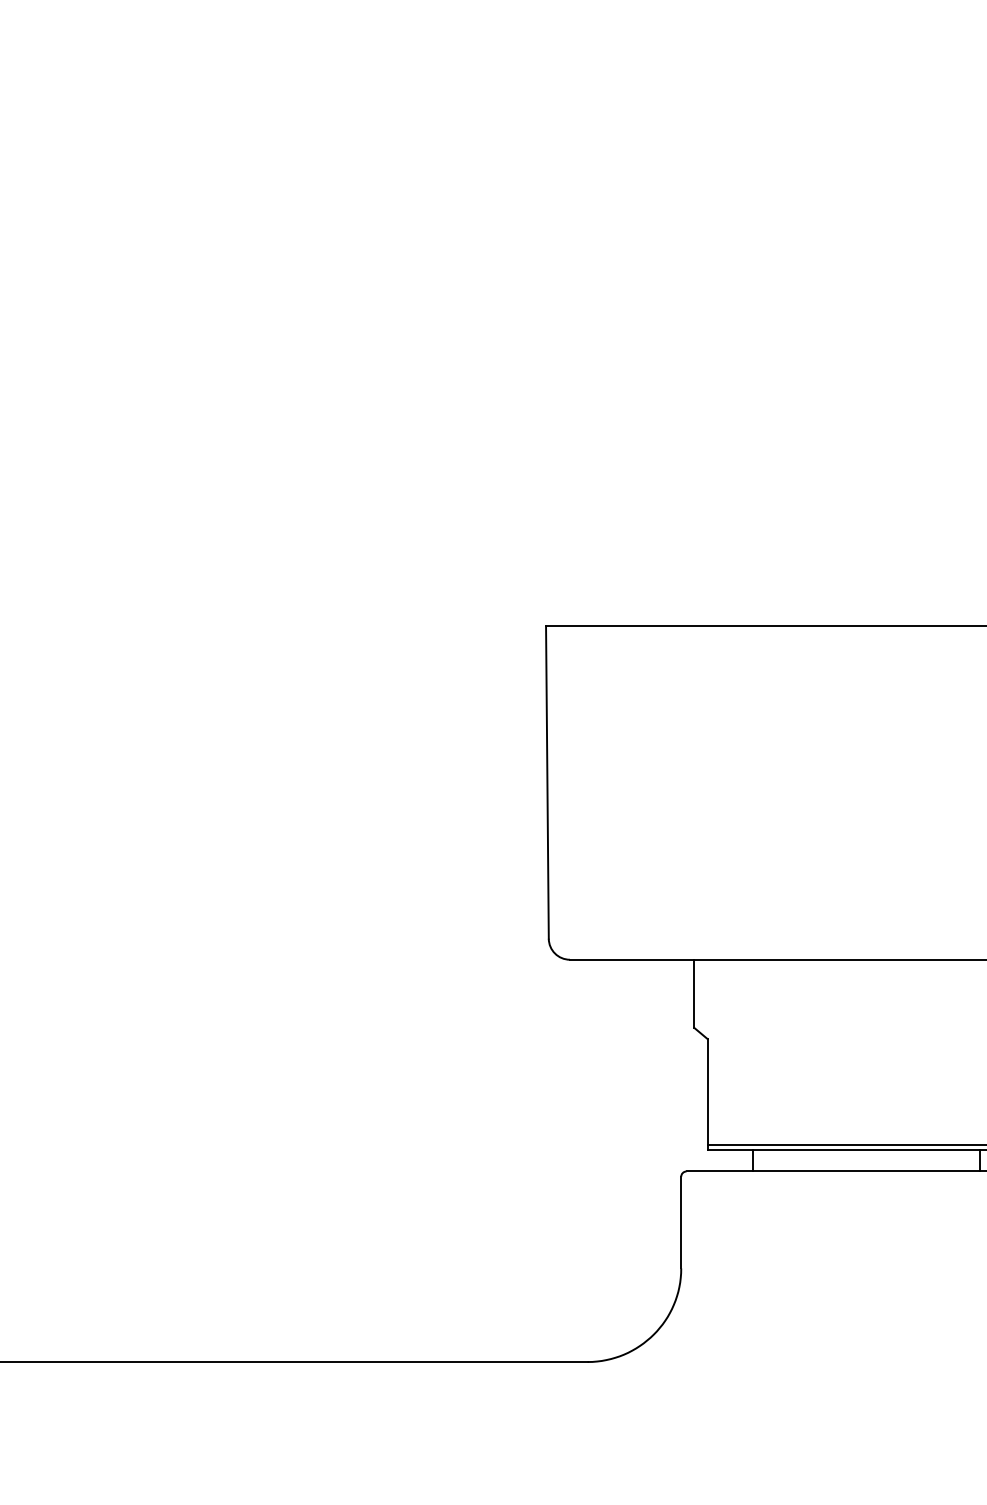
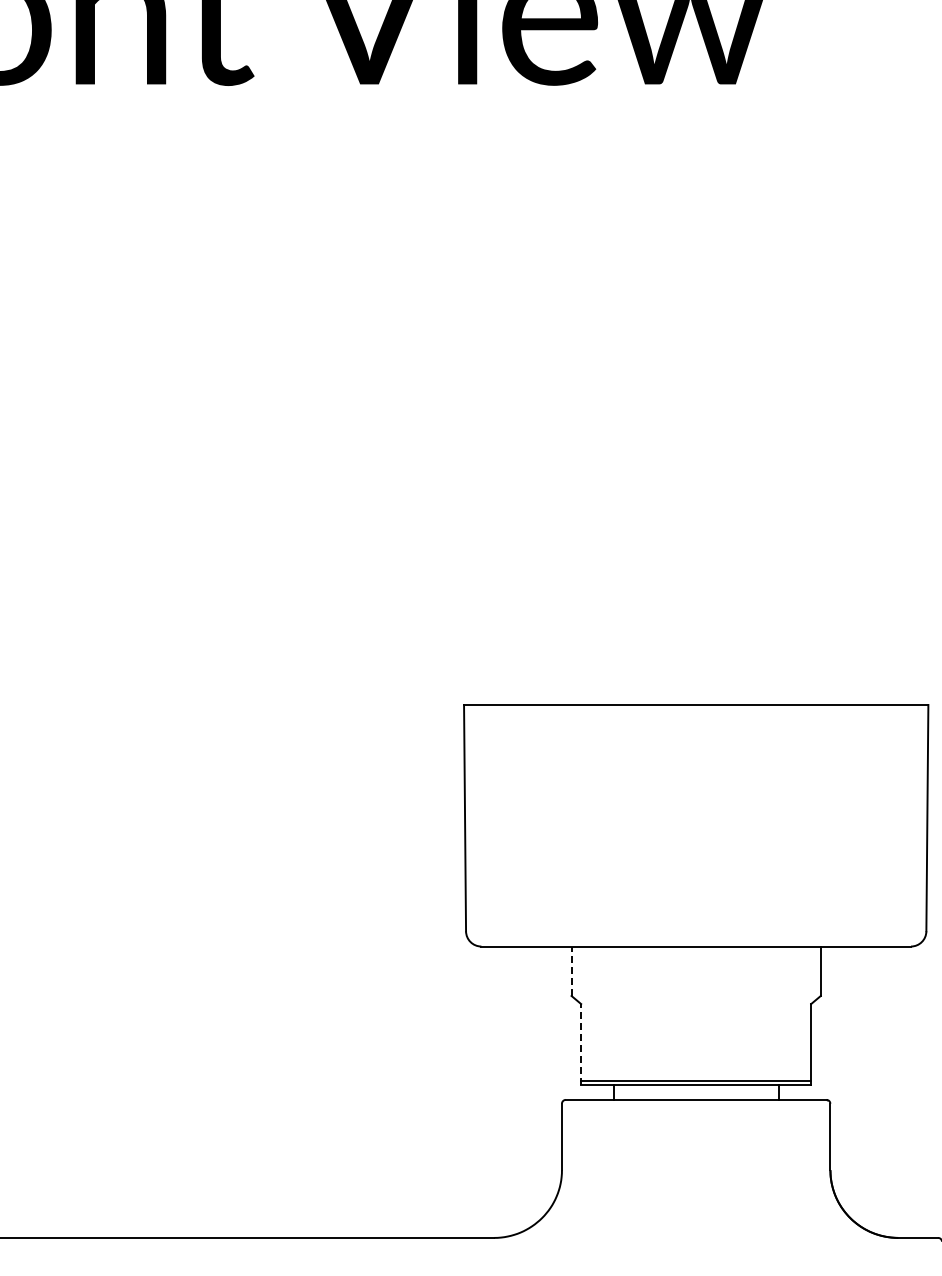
line: (694, 994) -> (571, 971), solid -> dashed
line: (708, 1093) -> (581, 1043), solid -> dashed

